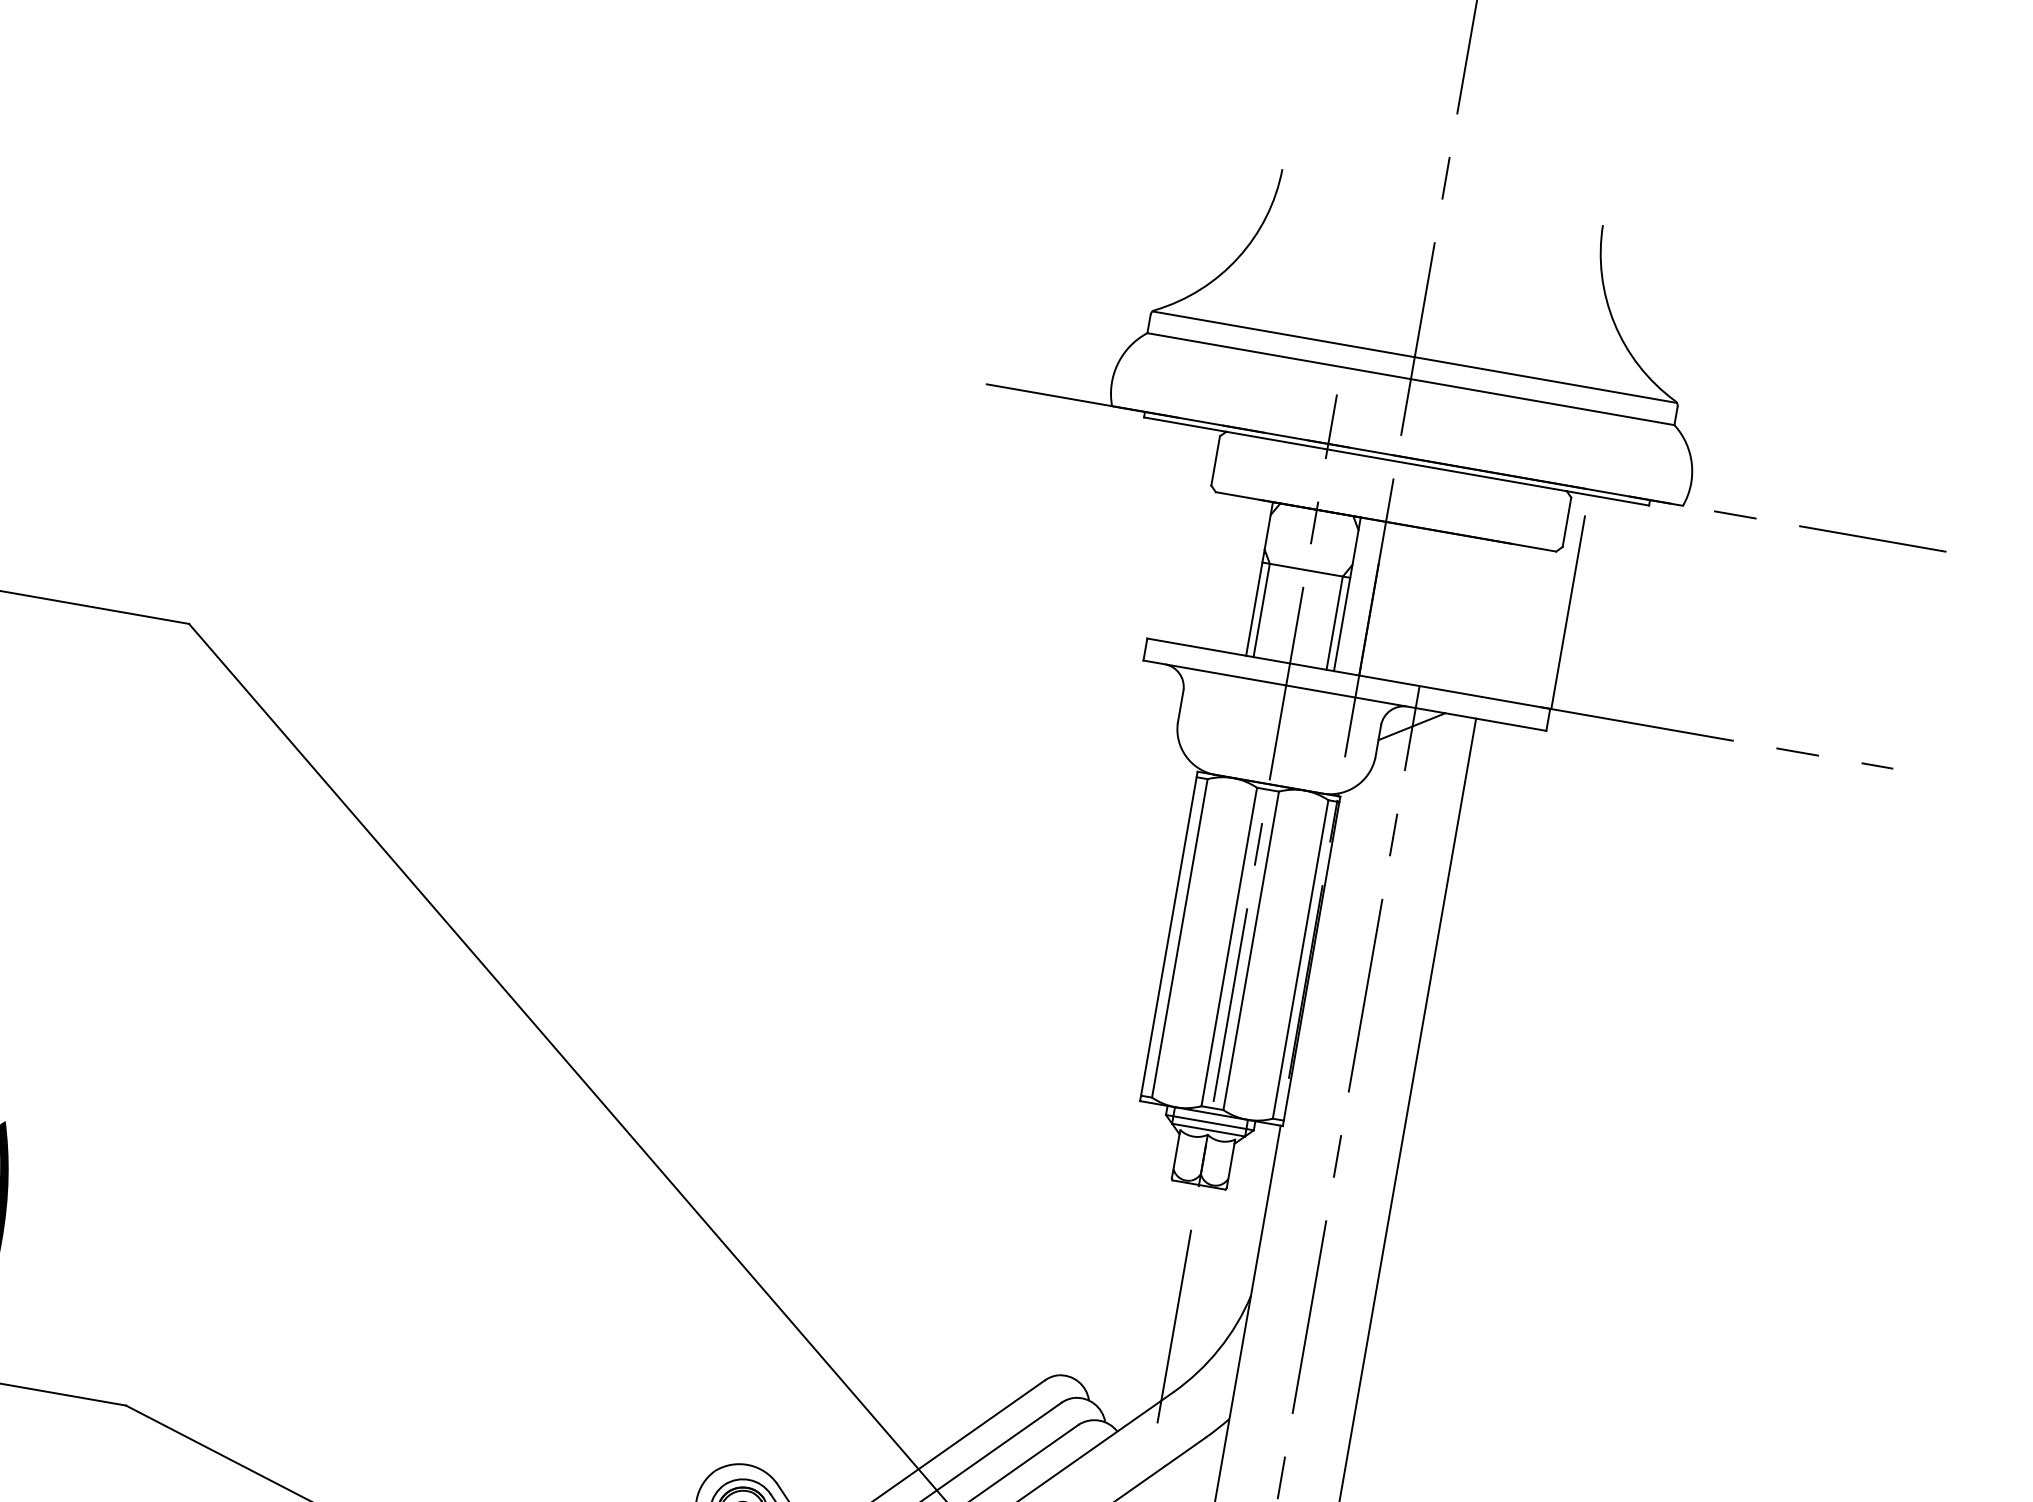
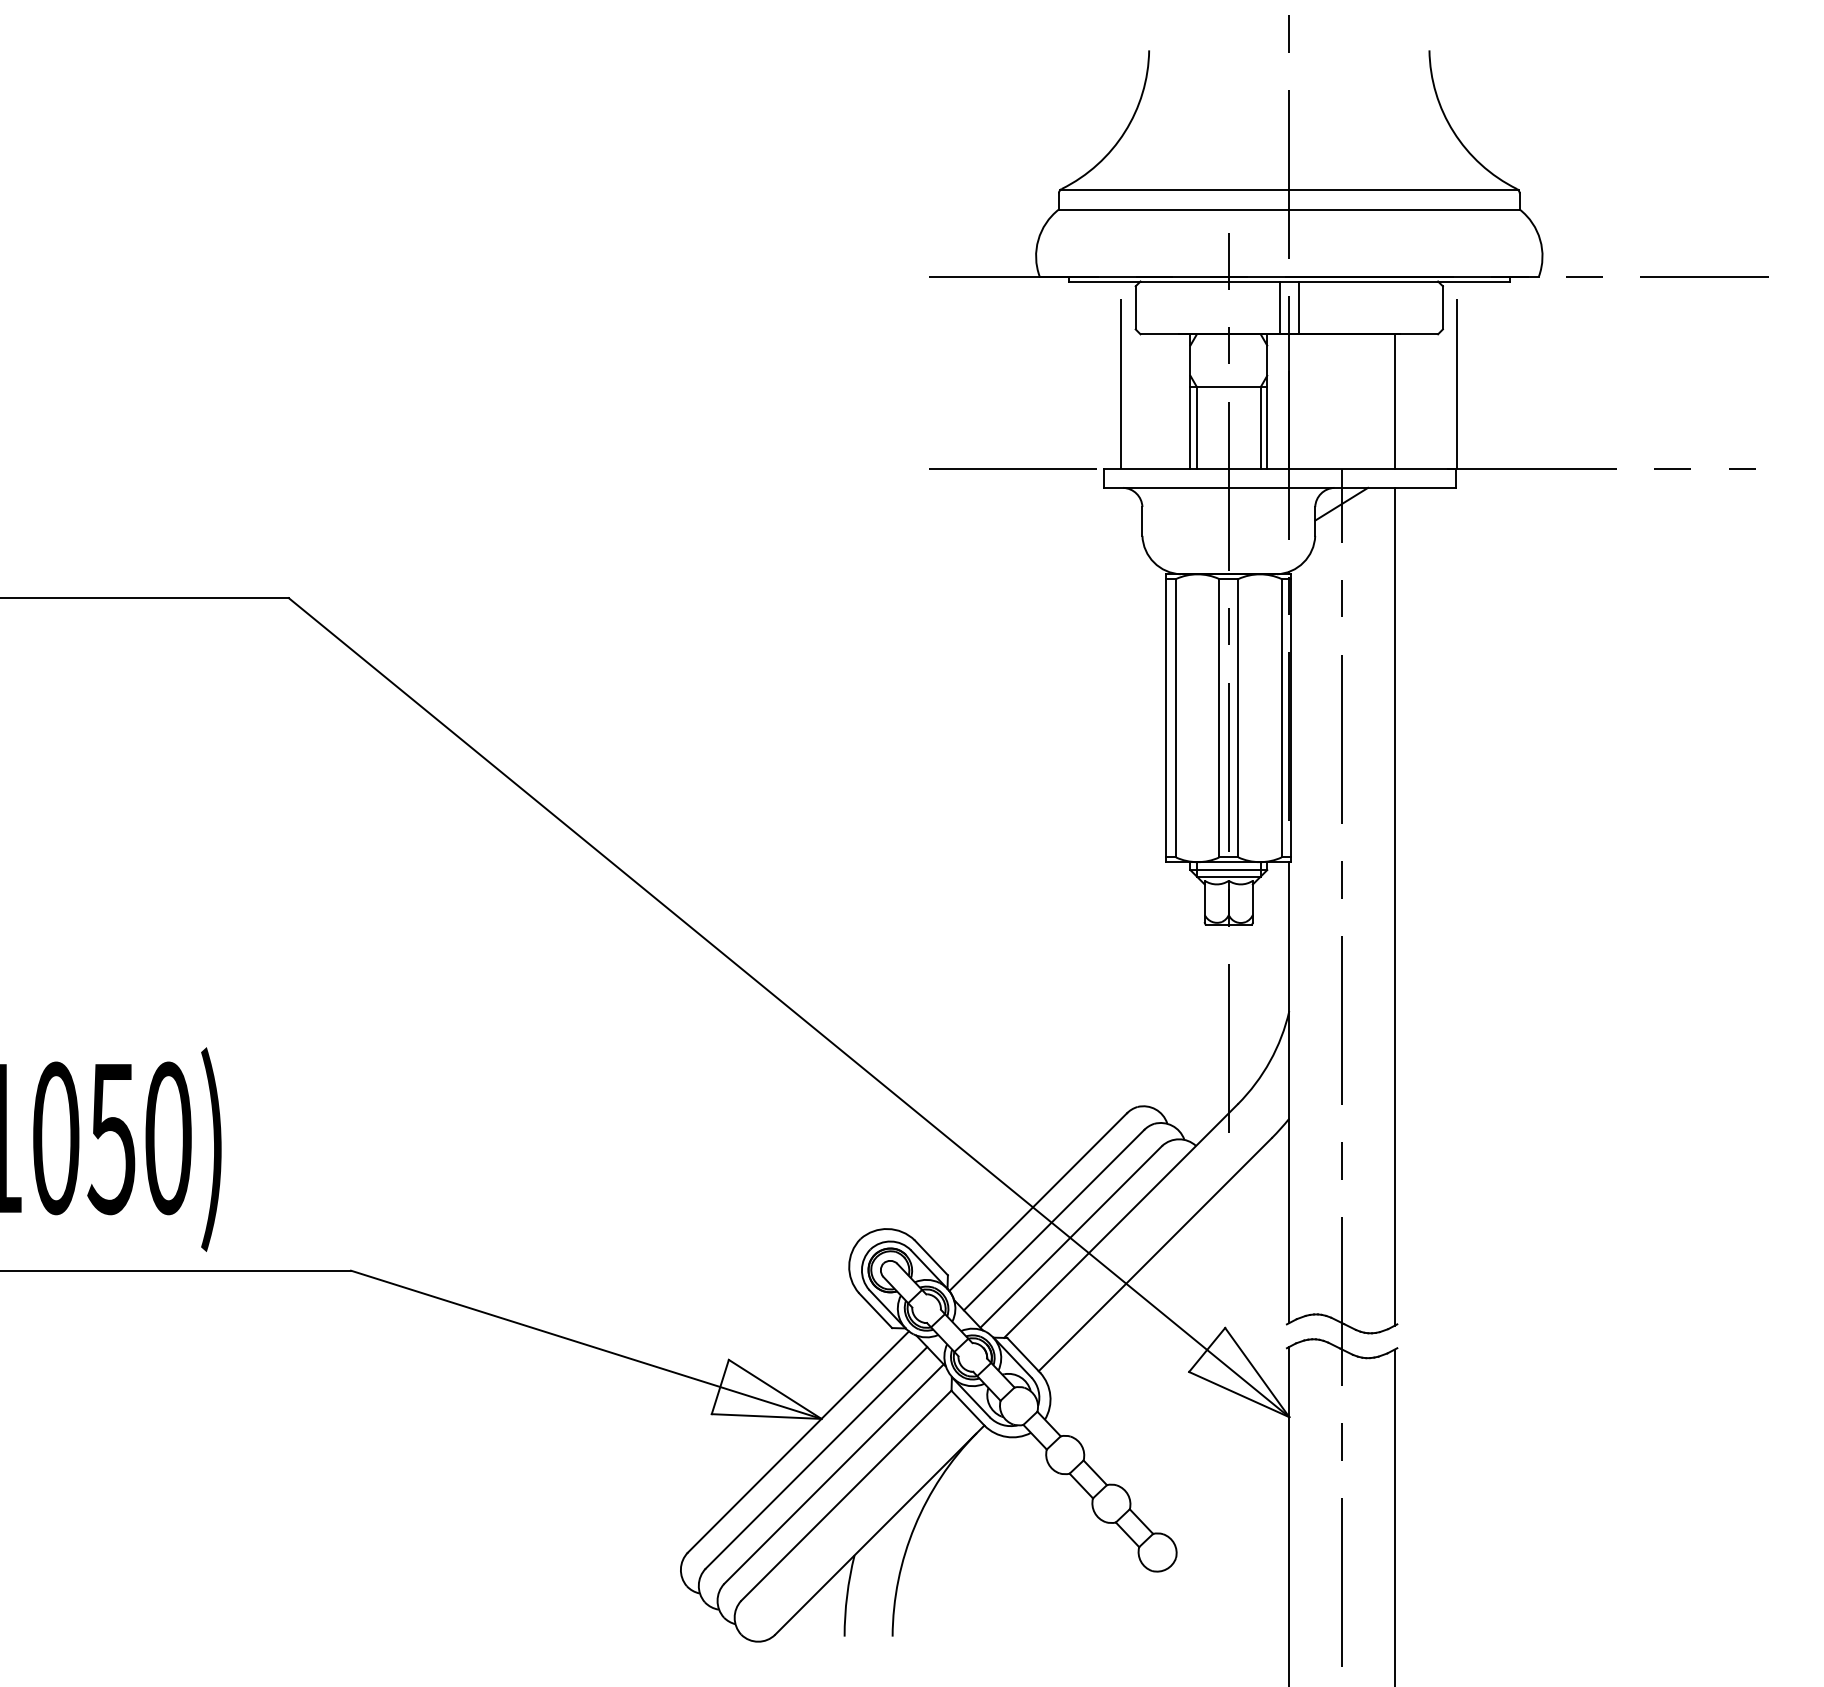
line: (1380, 489) -> (1279, 307), added
line: (1401, 493) -> (1298, 307), added
line: (1185, 537) -> (1121, 377), added
line: (1492, 619) -> (1394, 401), added
line: (1043, 620) -> (1013, 468), added

